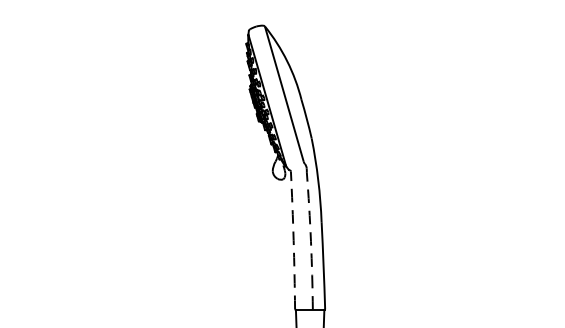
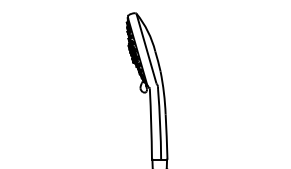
arc: (294, 239) -> (151, 123), dashed -> solid
arc: (311, 241) -> (160, 124), dashed -> solid

